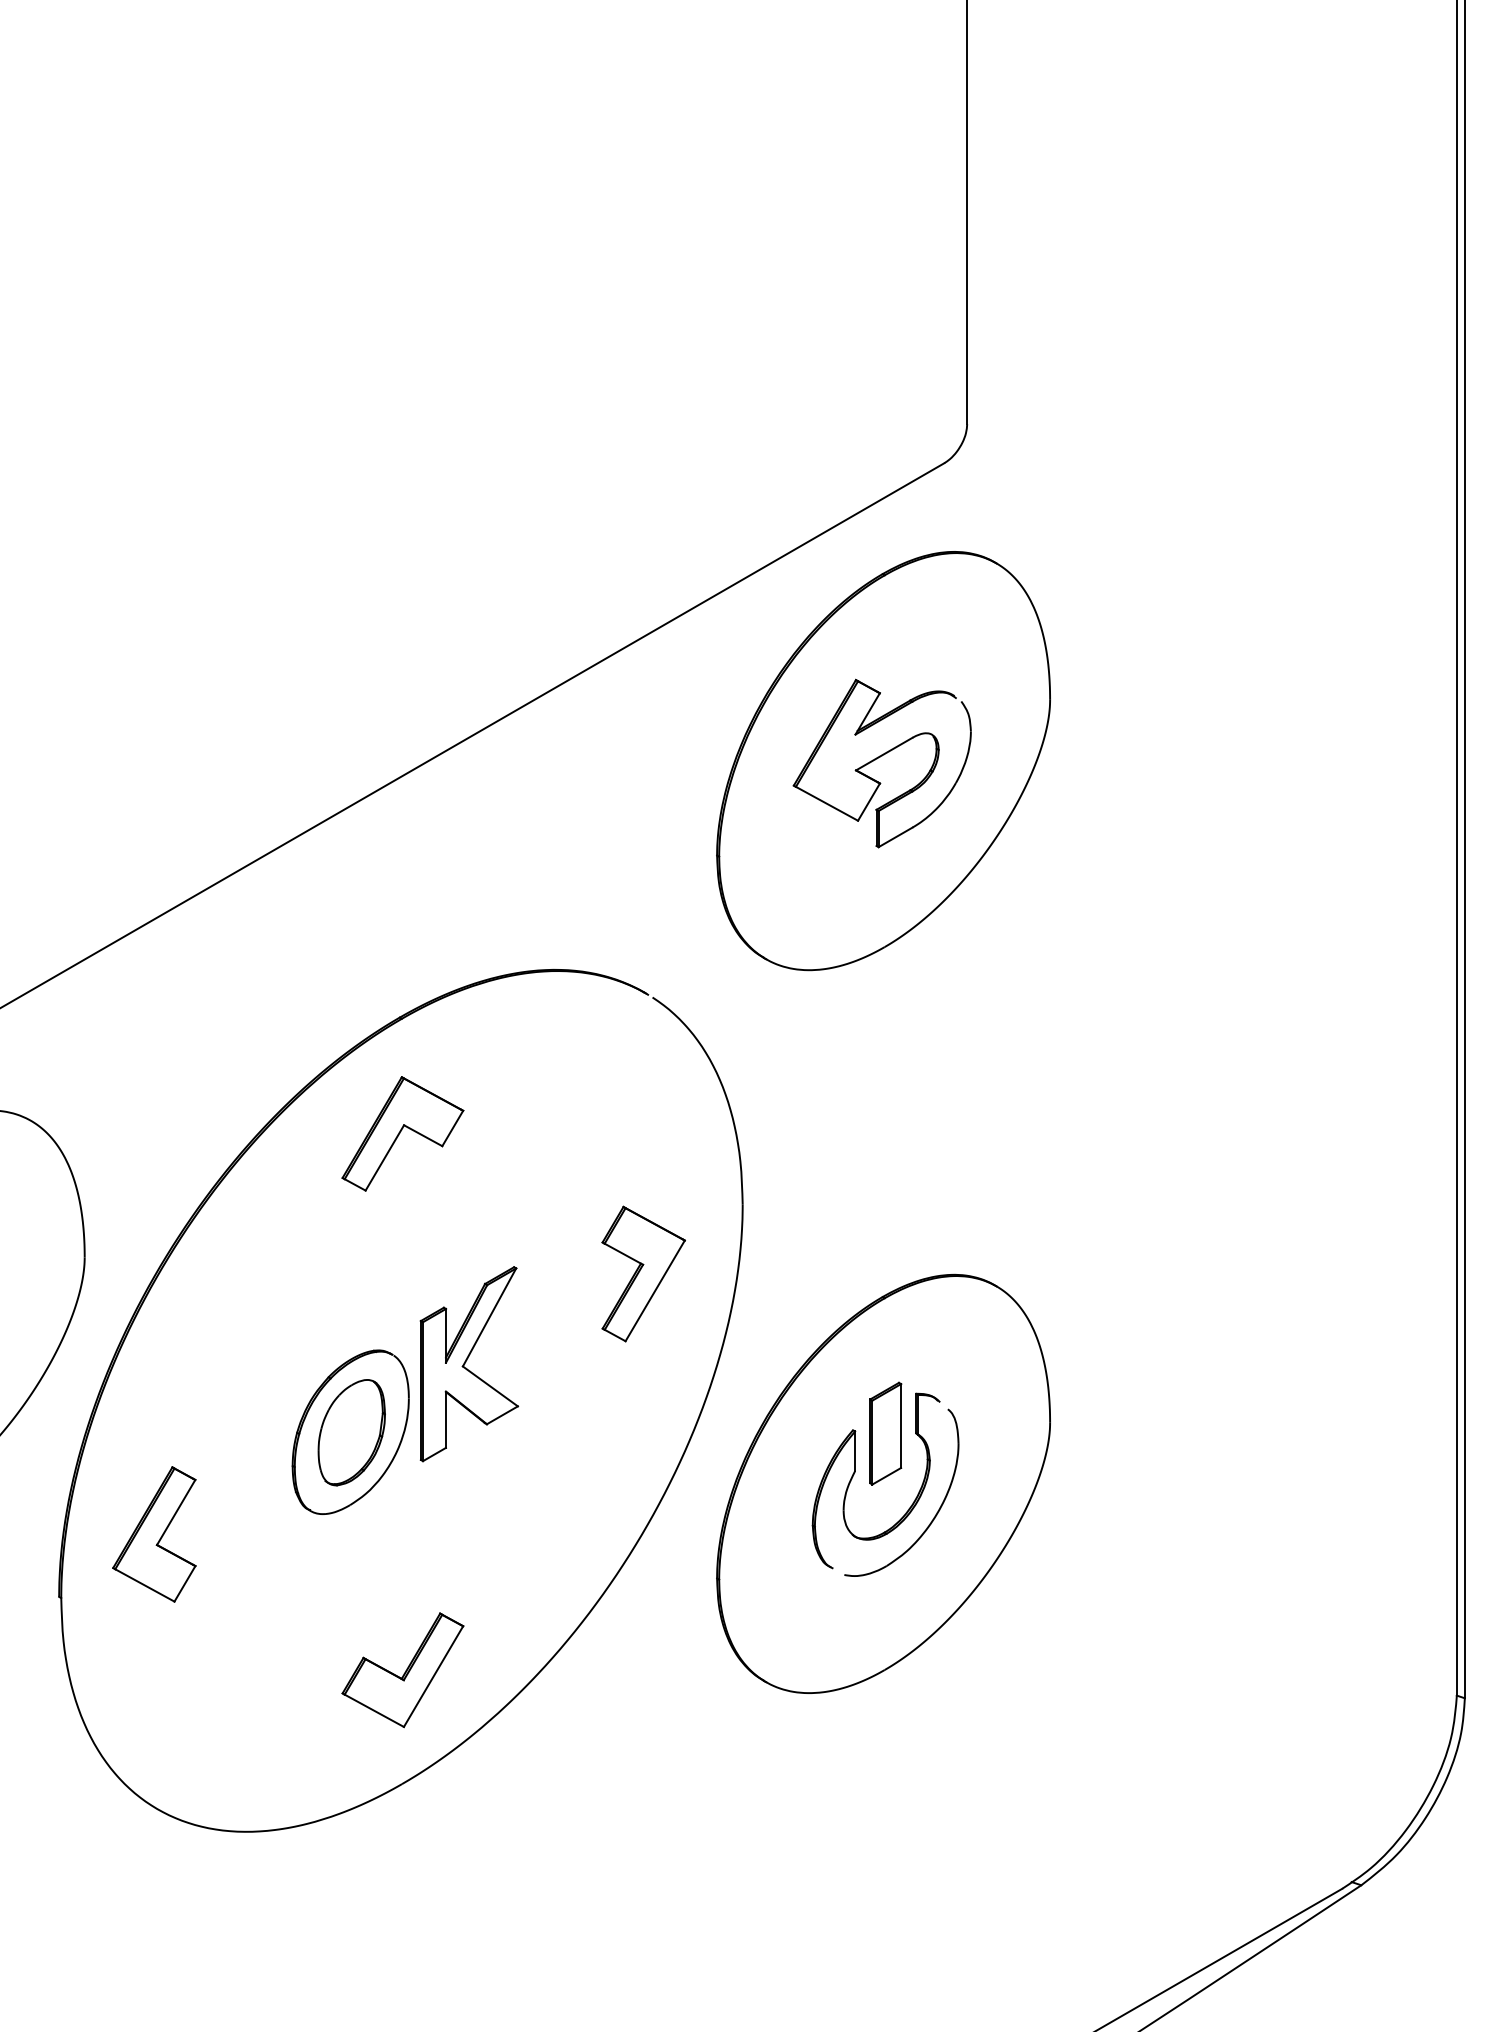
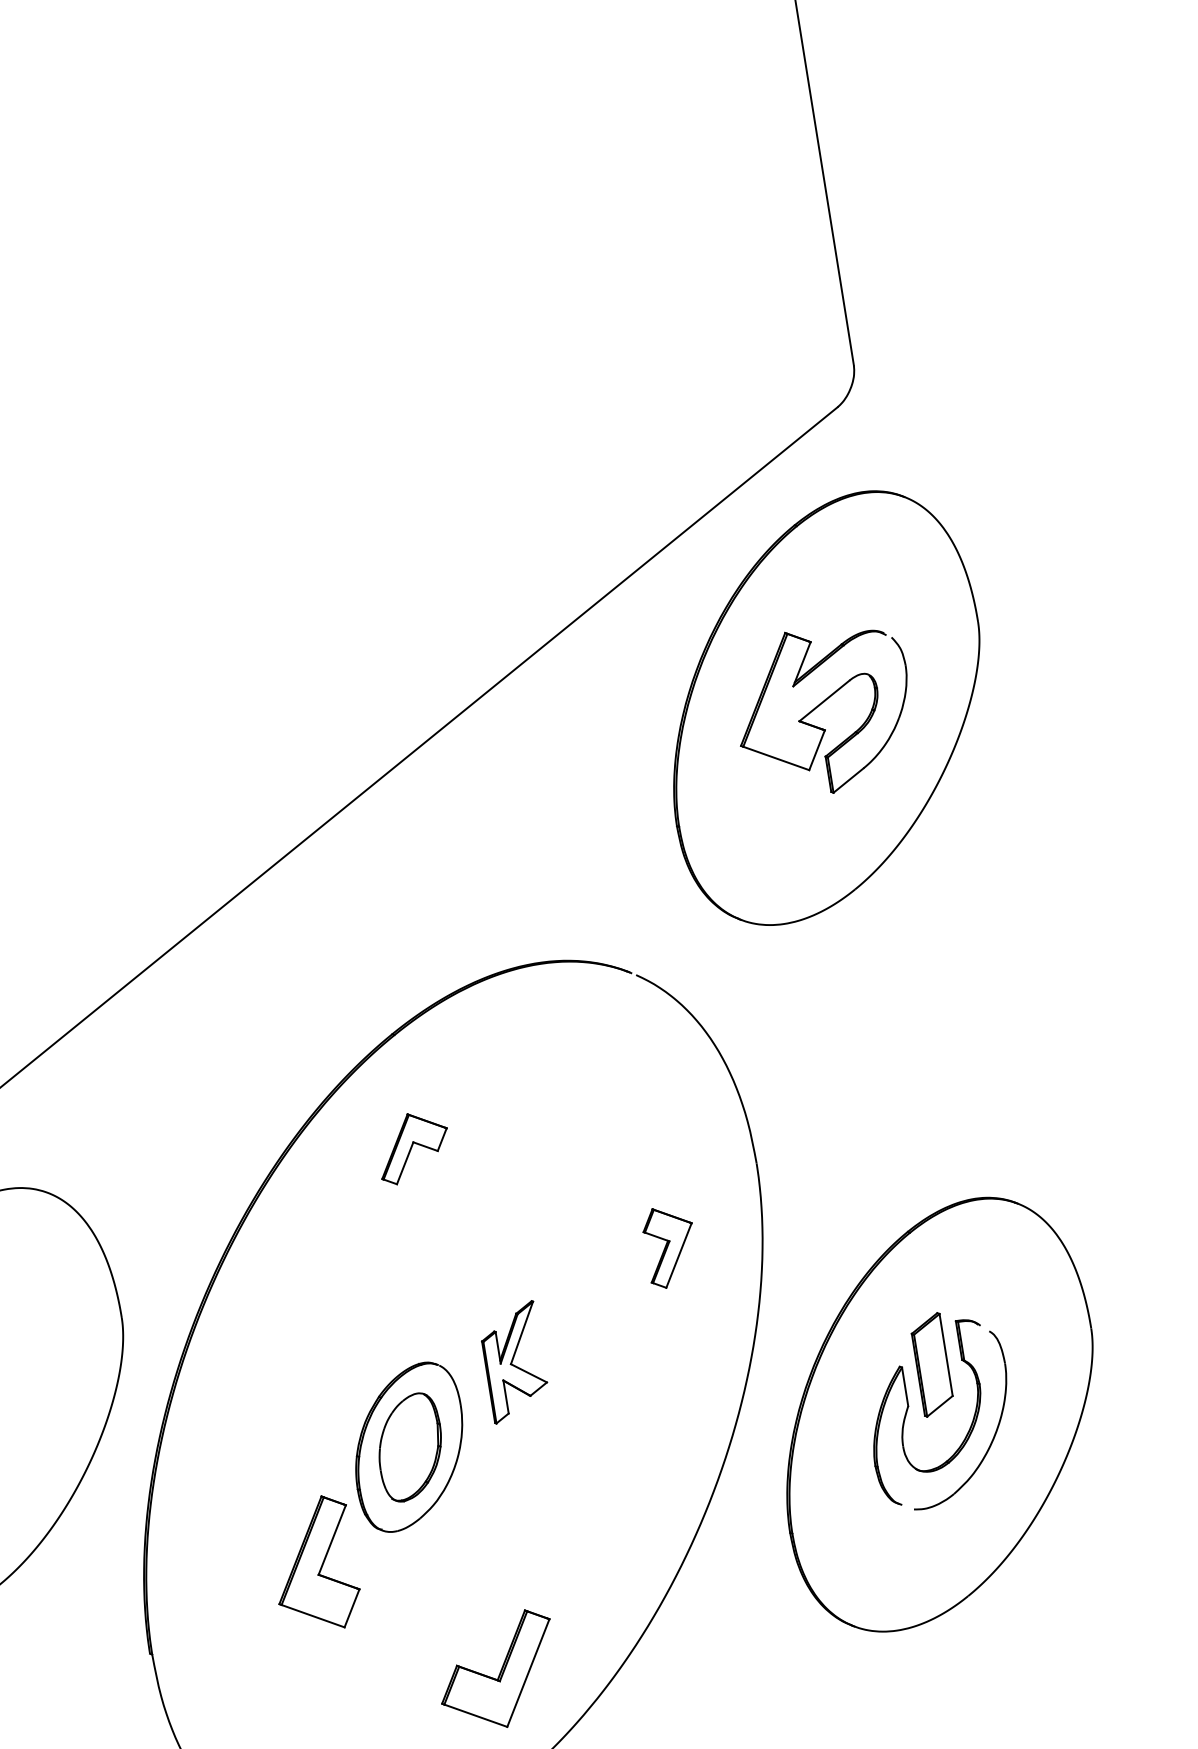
part: (402, 1133) -> (413, 1147), size x0.6
part: (643, 1273) -> (670, 1246), size x0.6
part: (469, 1364) -> (514, 1362), size x0.6
part: (154, 1534) -> (314, 1564), moved

